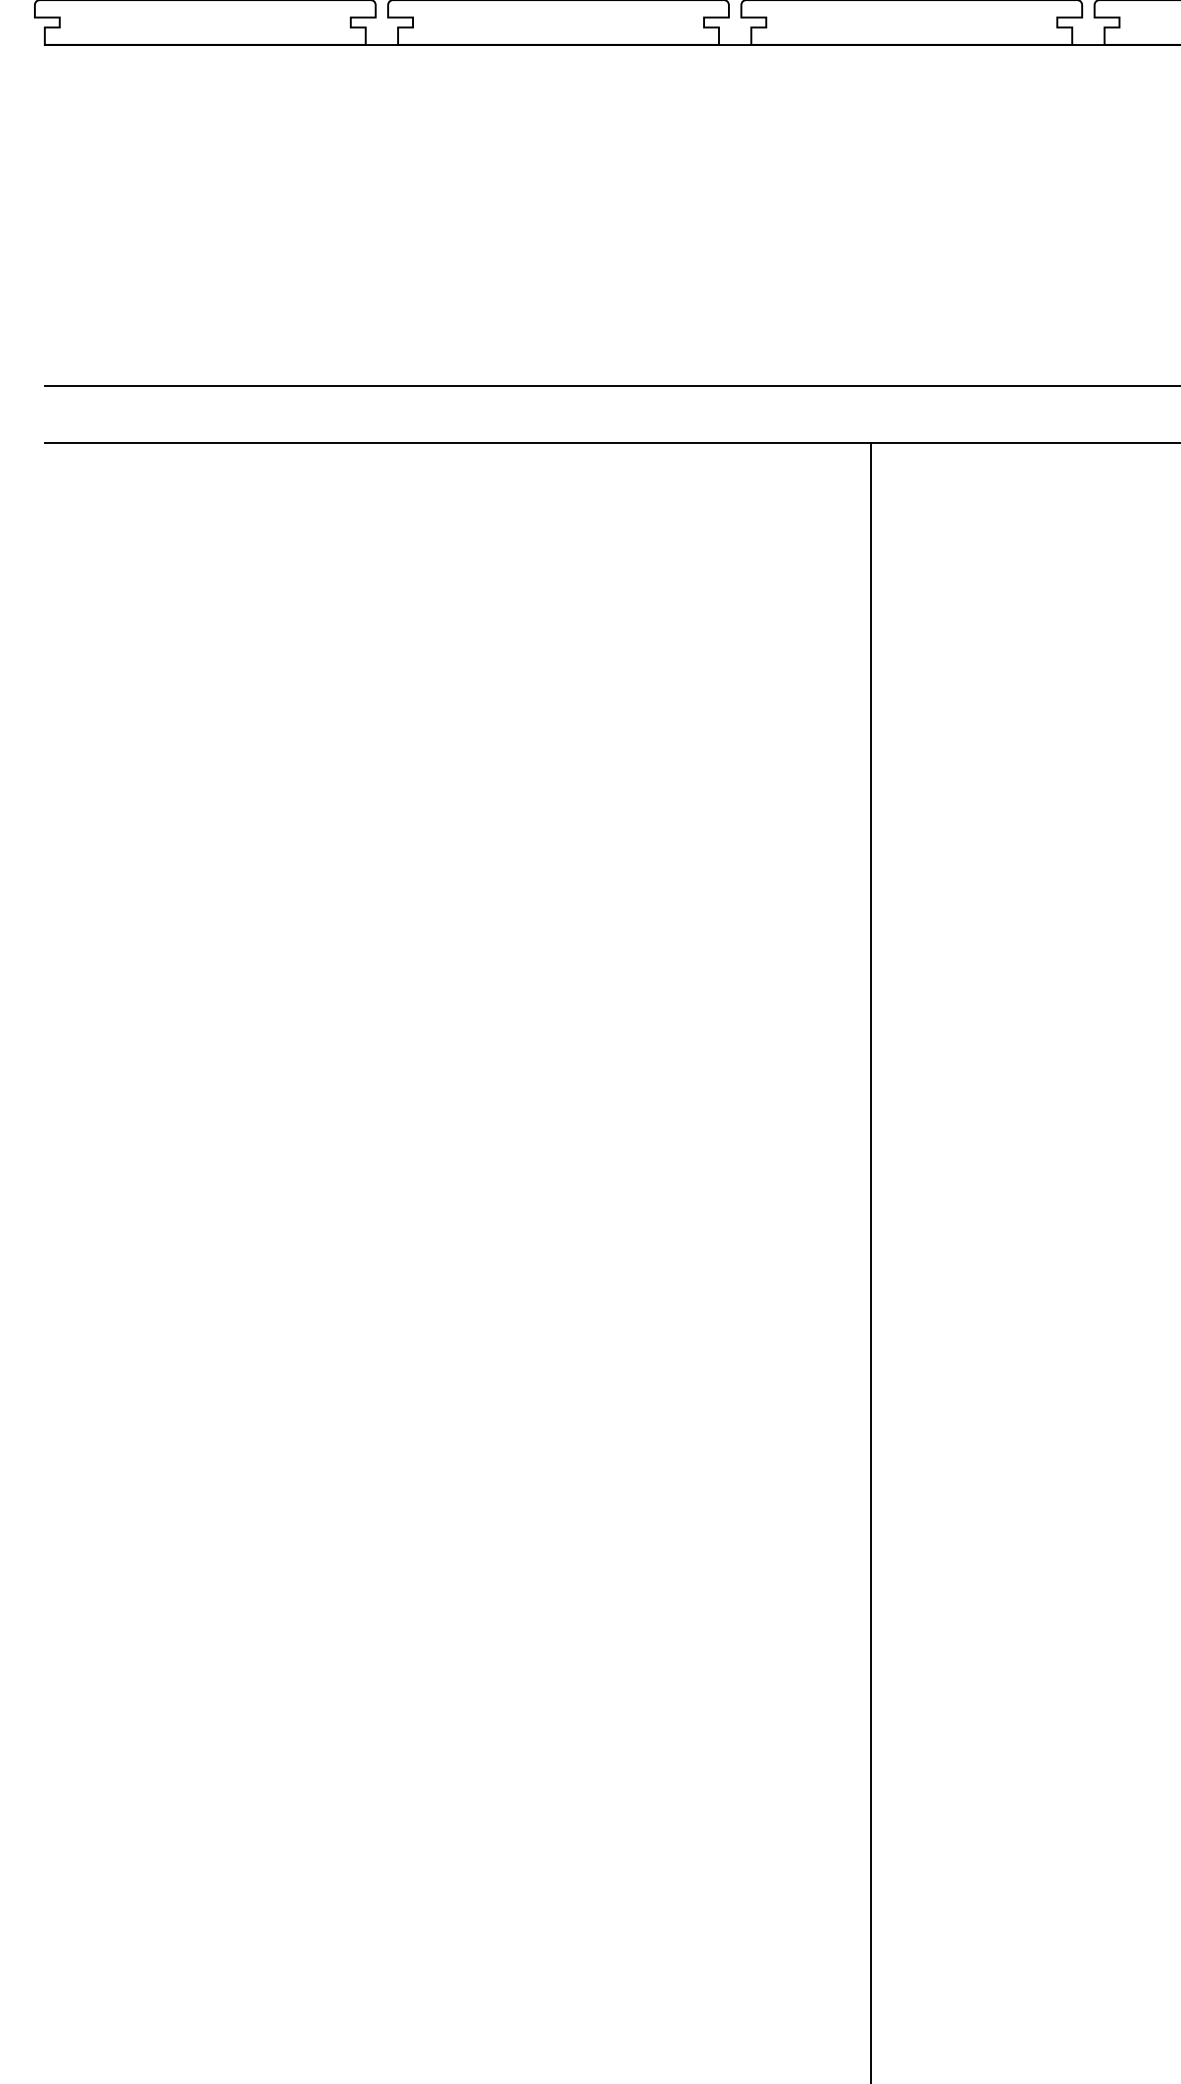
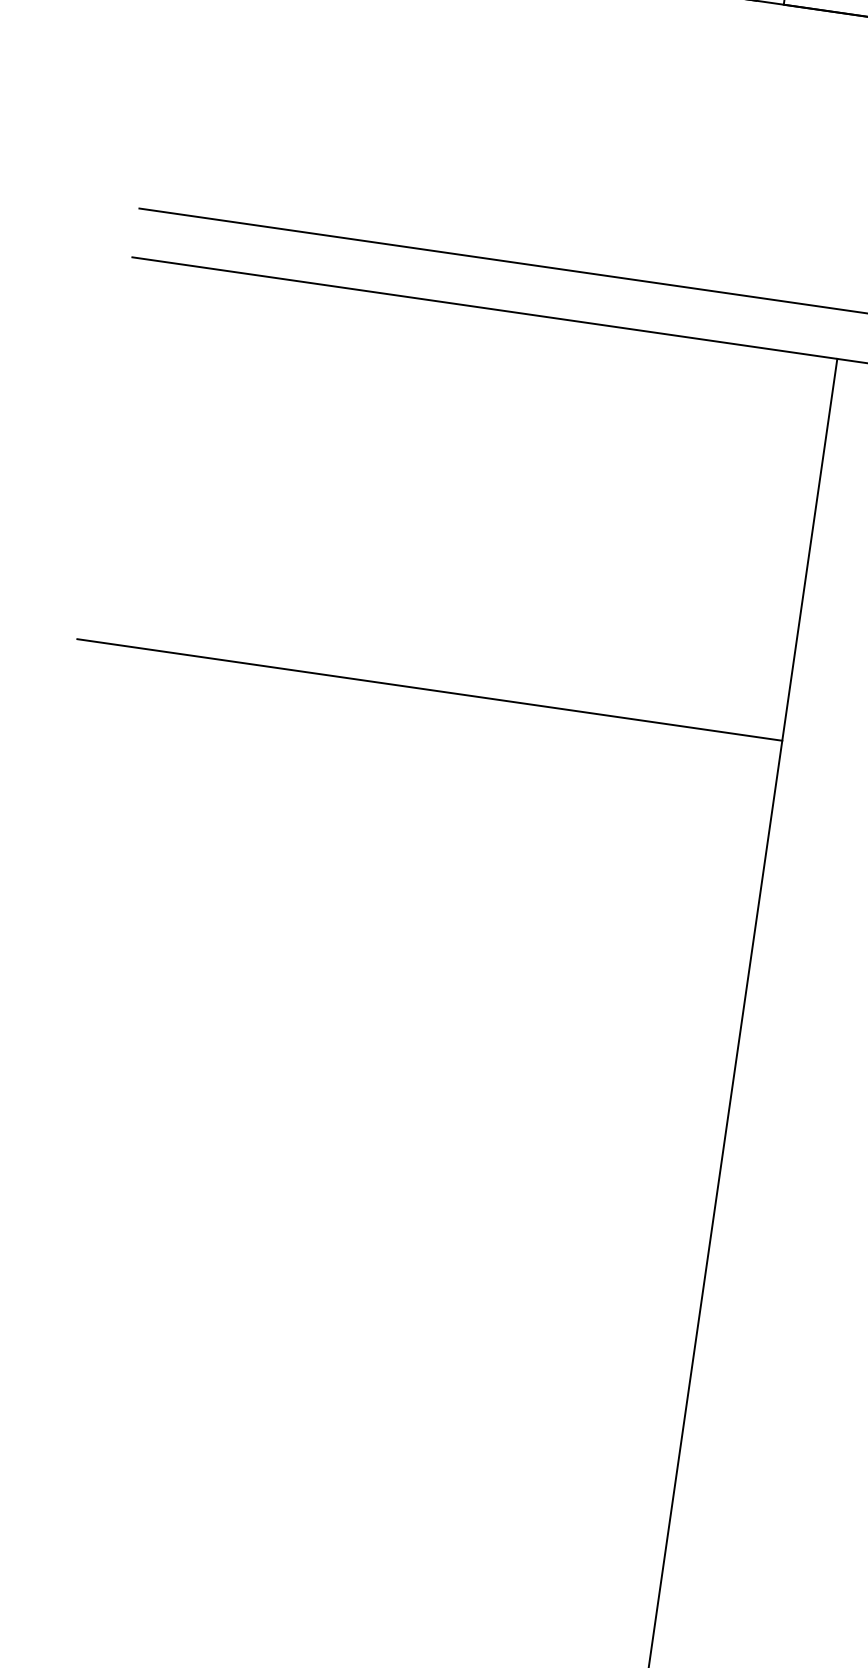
line: (457, 890) -> (429, 689), added

